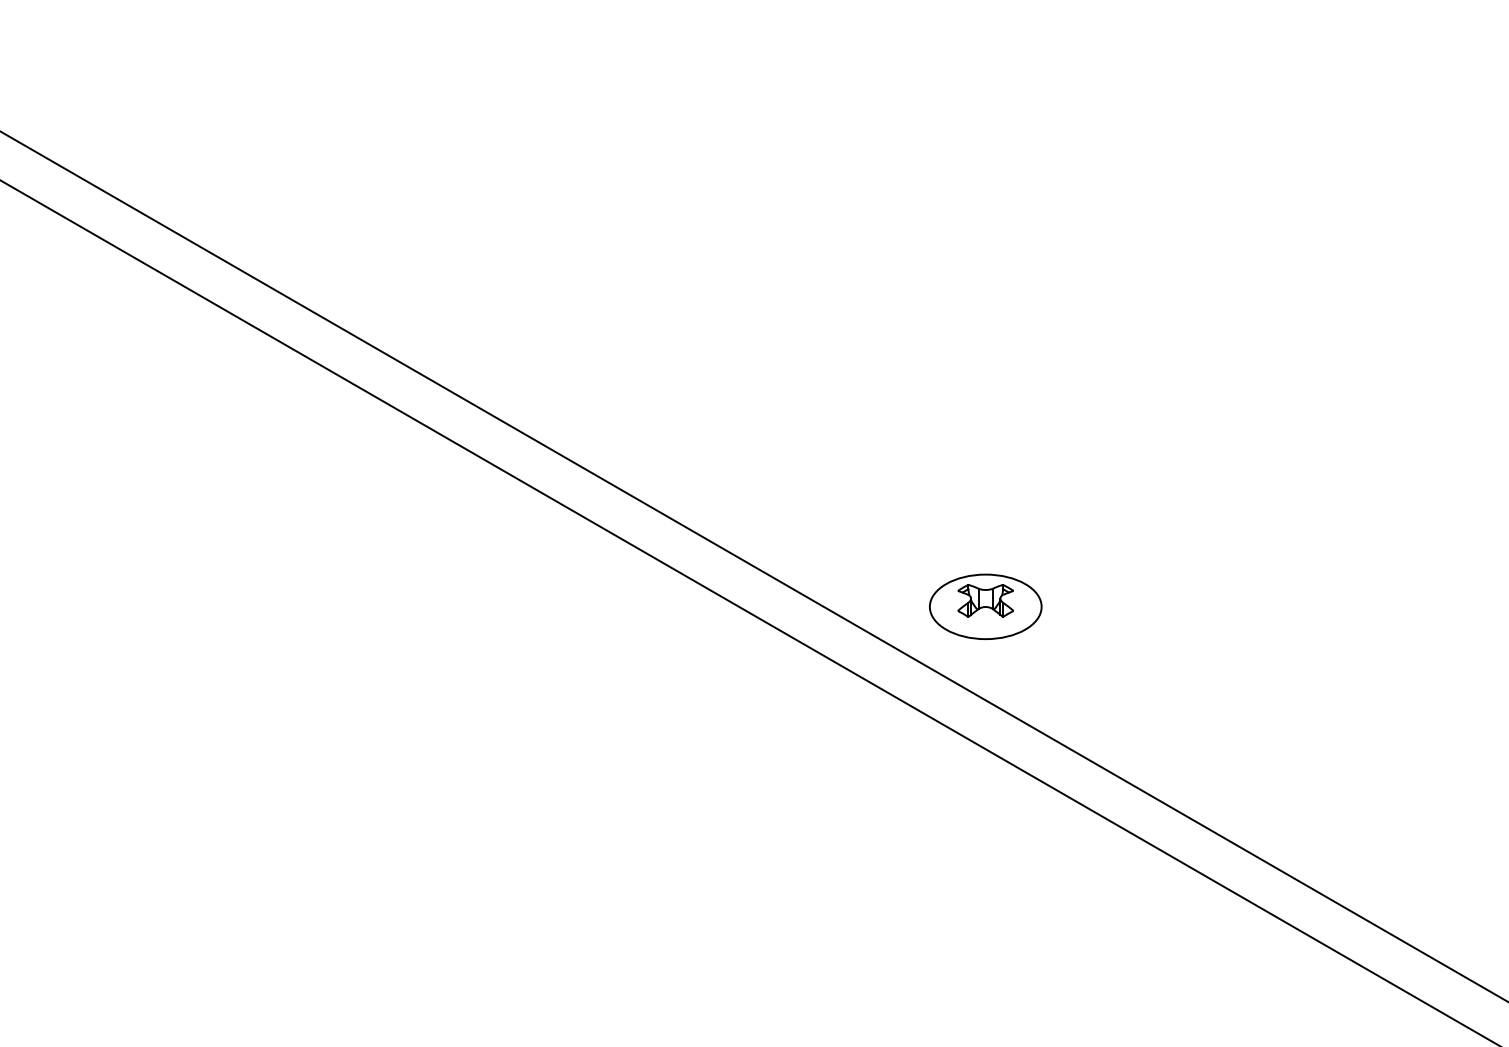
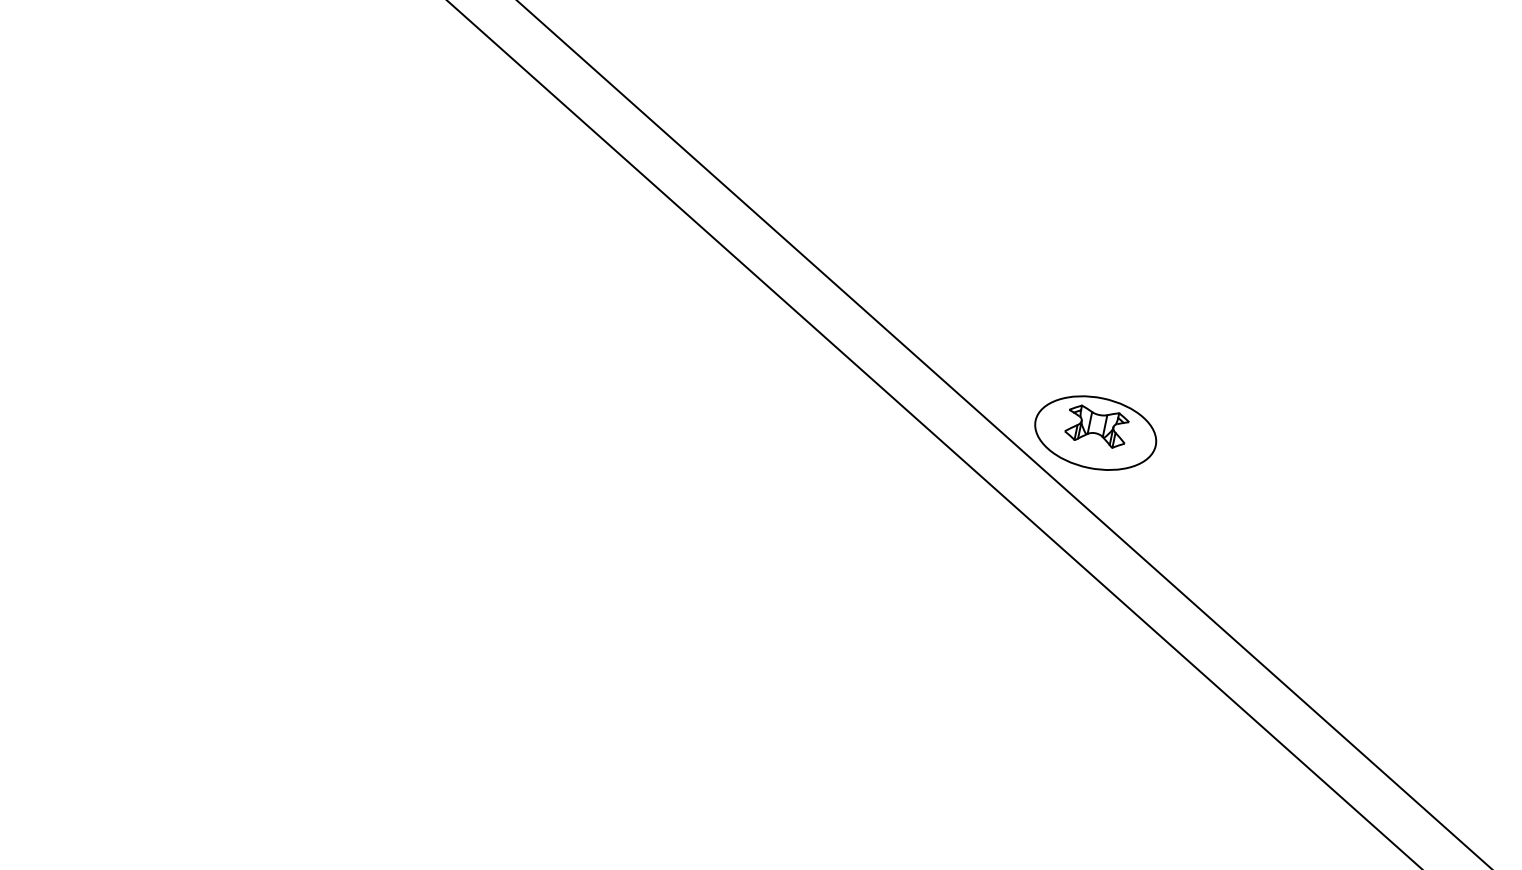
part: (985, 606) -> (1095, 432), moved

